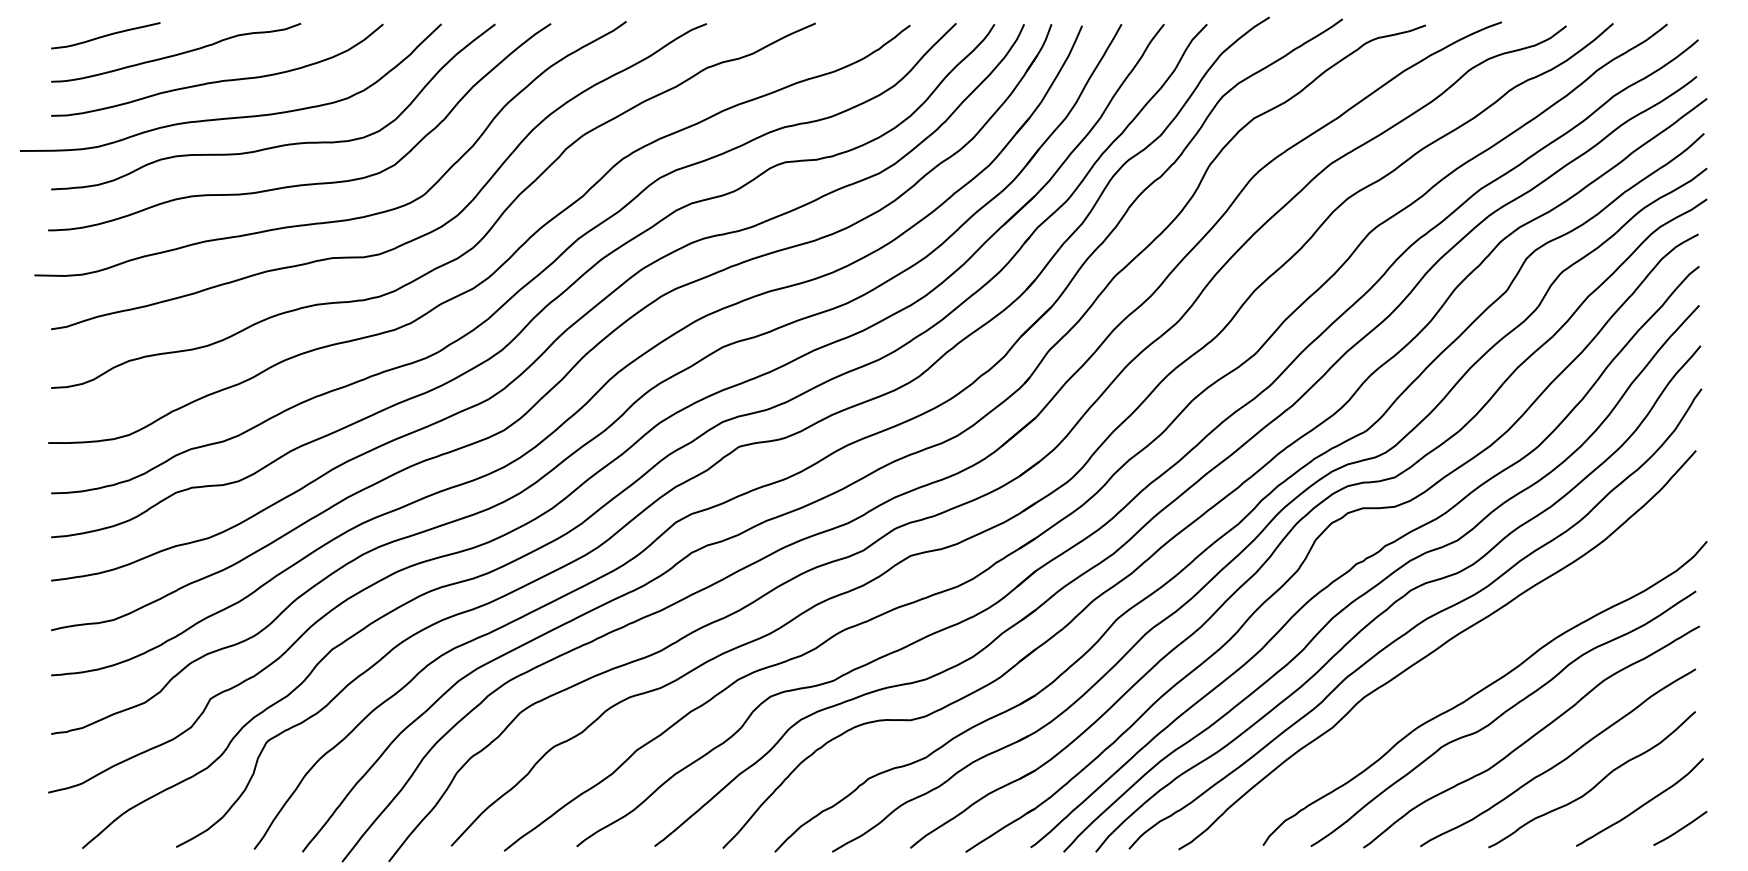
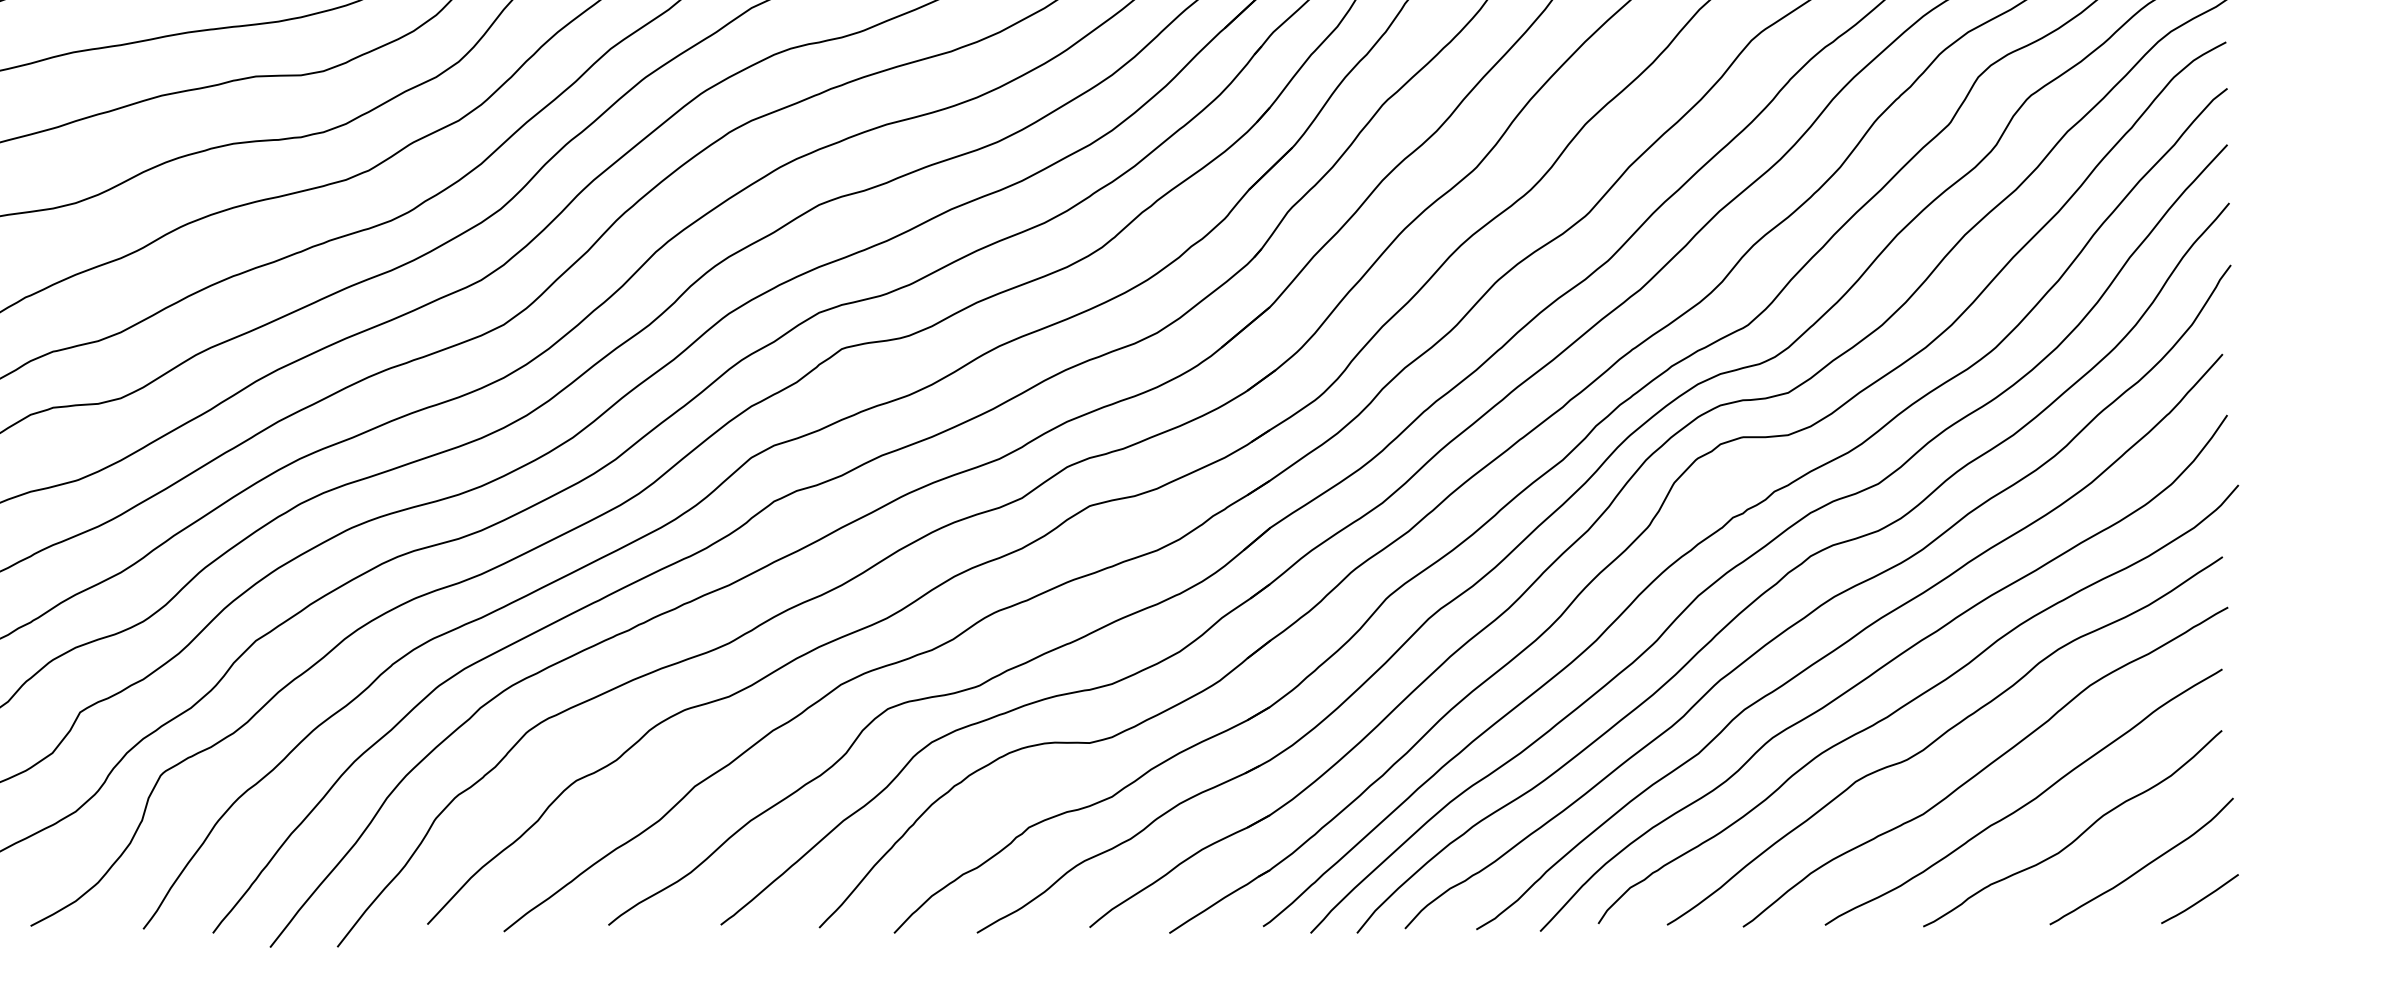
curve: (1459, 669) -> (1881, 669), added

